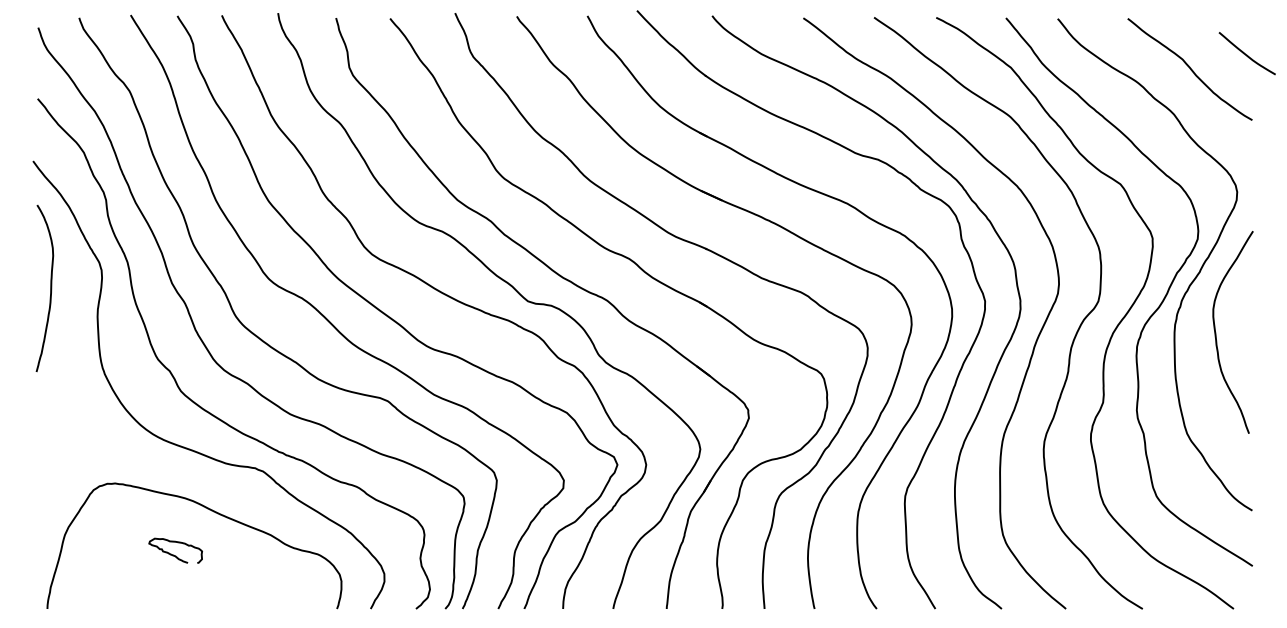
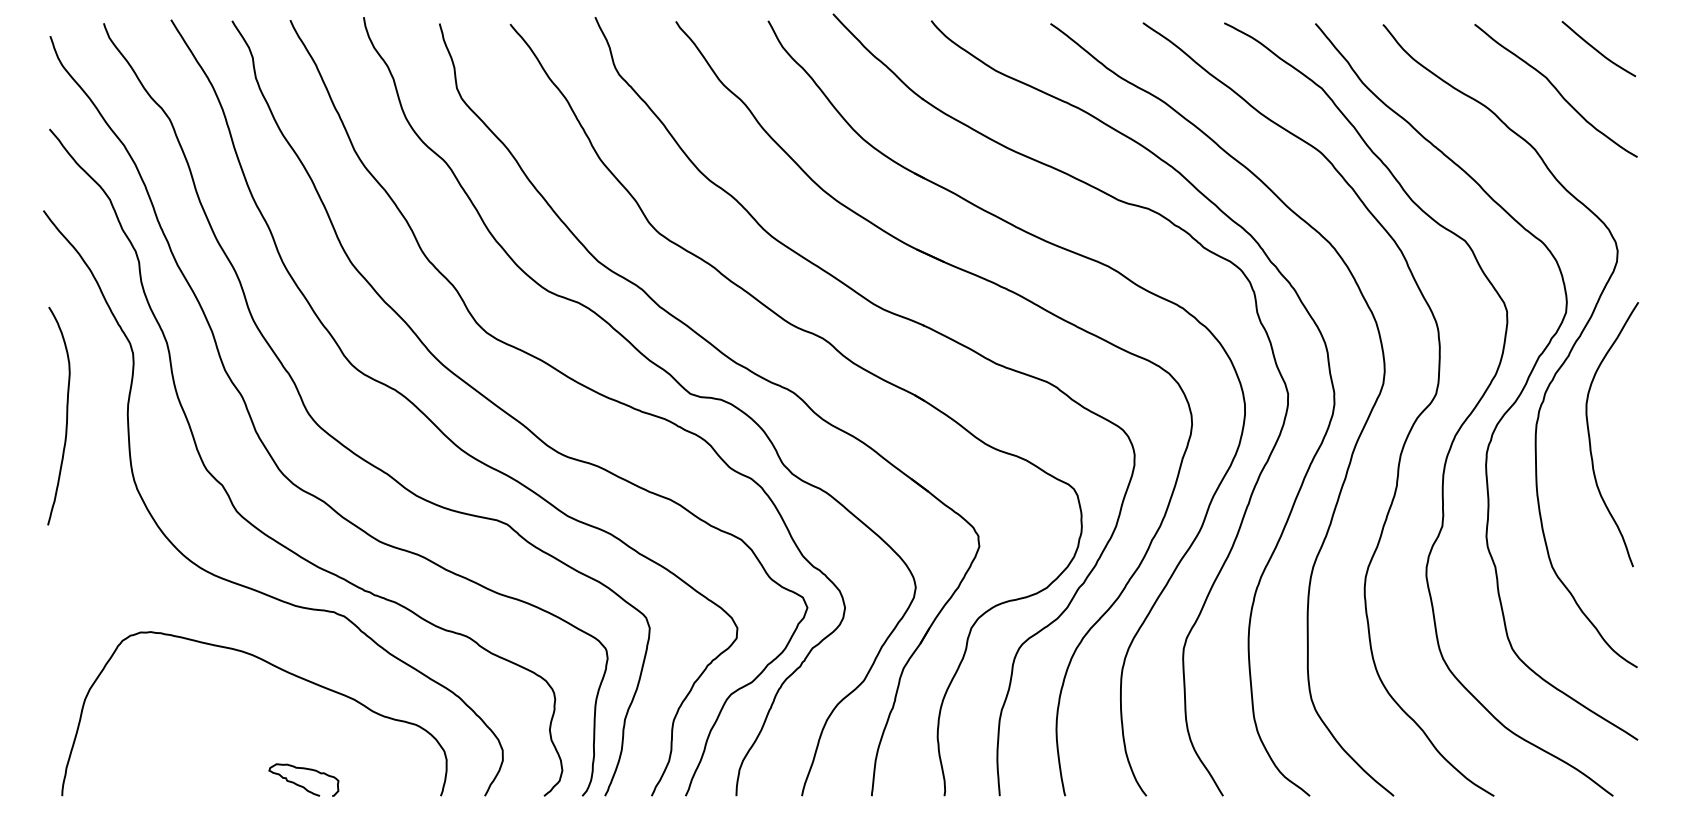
curve: (1246, 53) -> (1597, 49), moved
curve: (50, 287) -> (66, 415), moved
curve: (174, 554) -> (302, 785), moved

